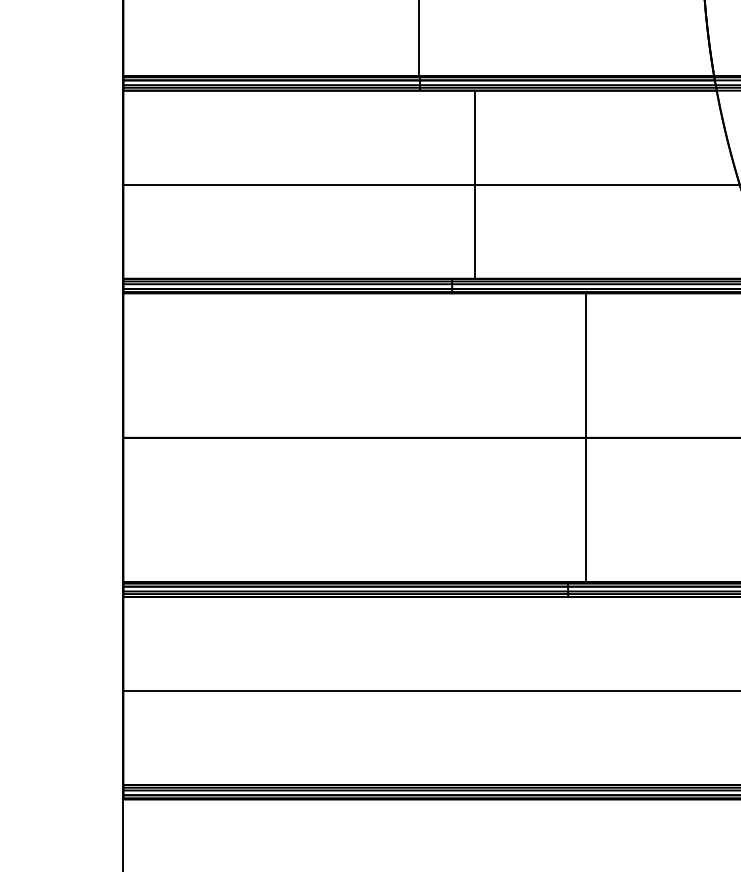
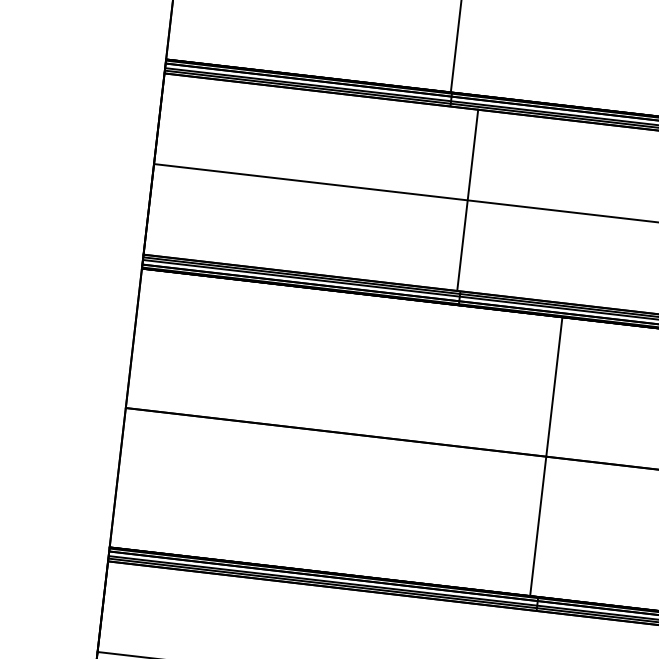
line: (474, 184) -> (467, 200), moved
line: (585, 437) -> (546, 456), moved

